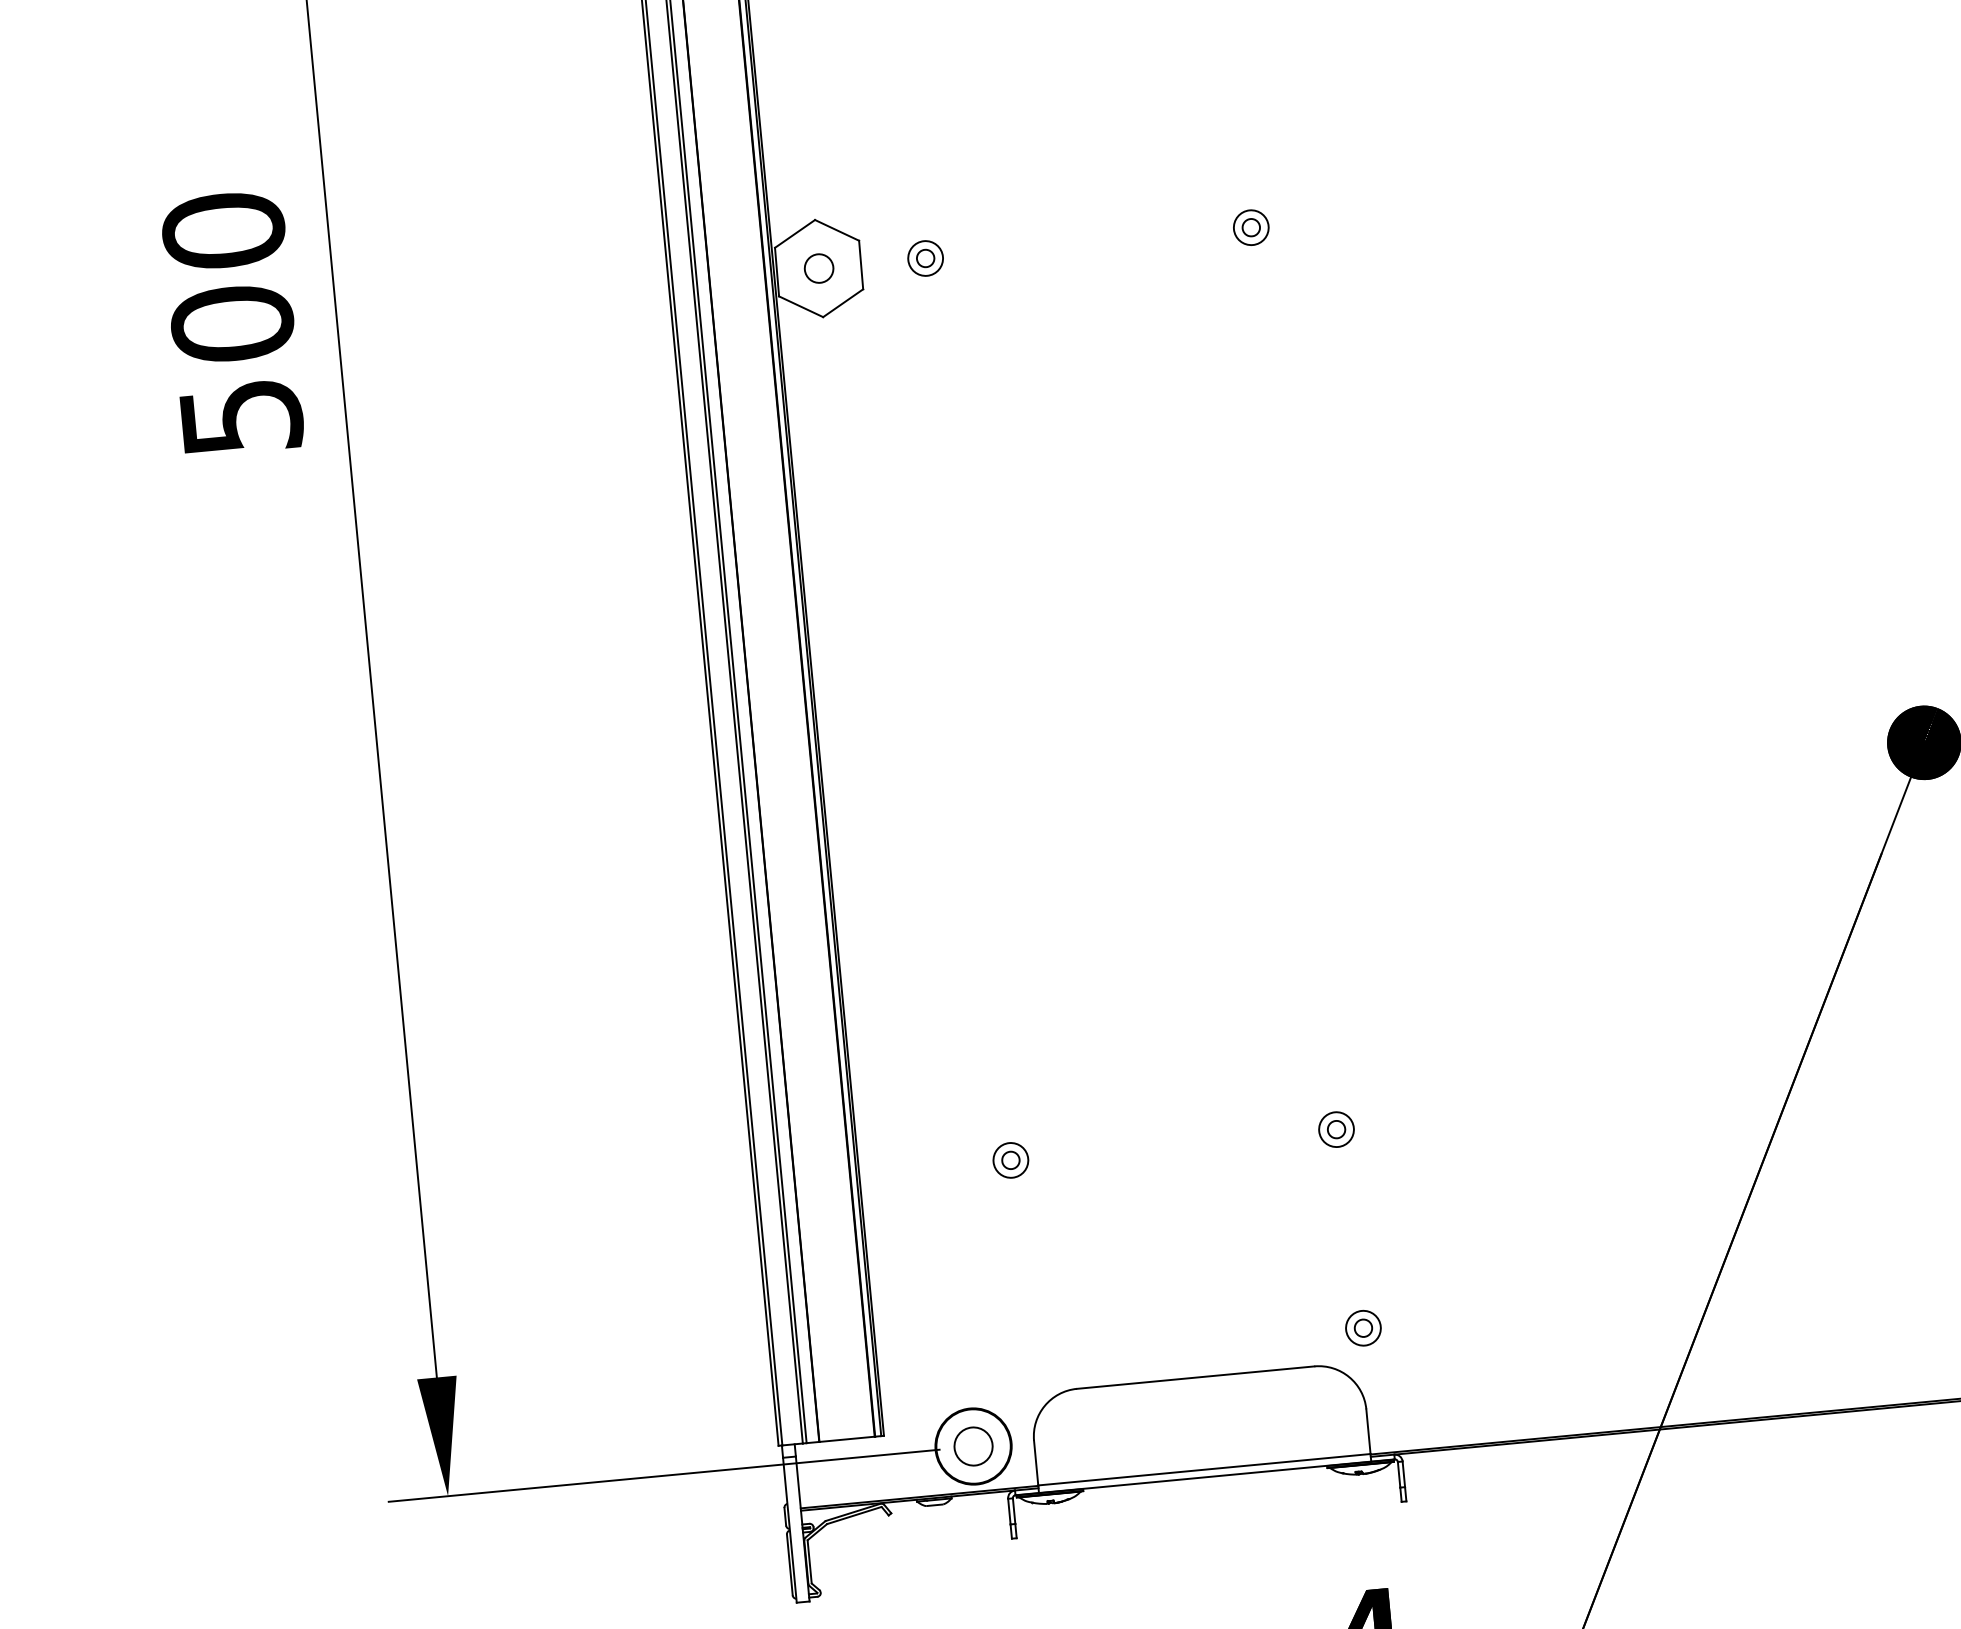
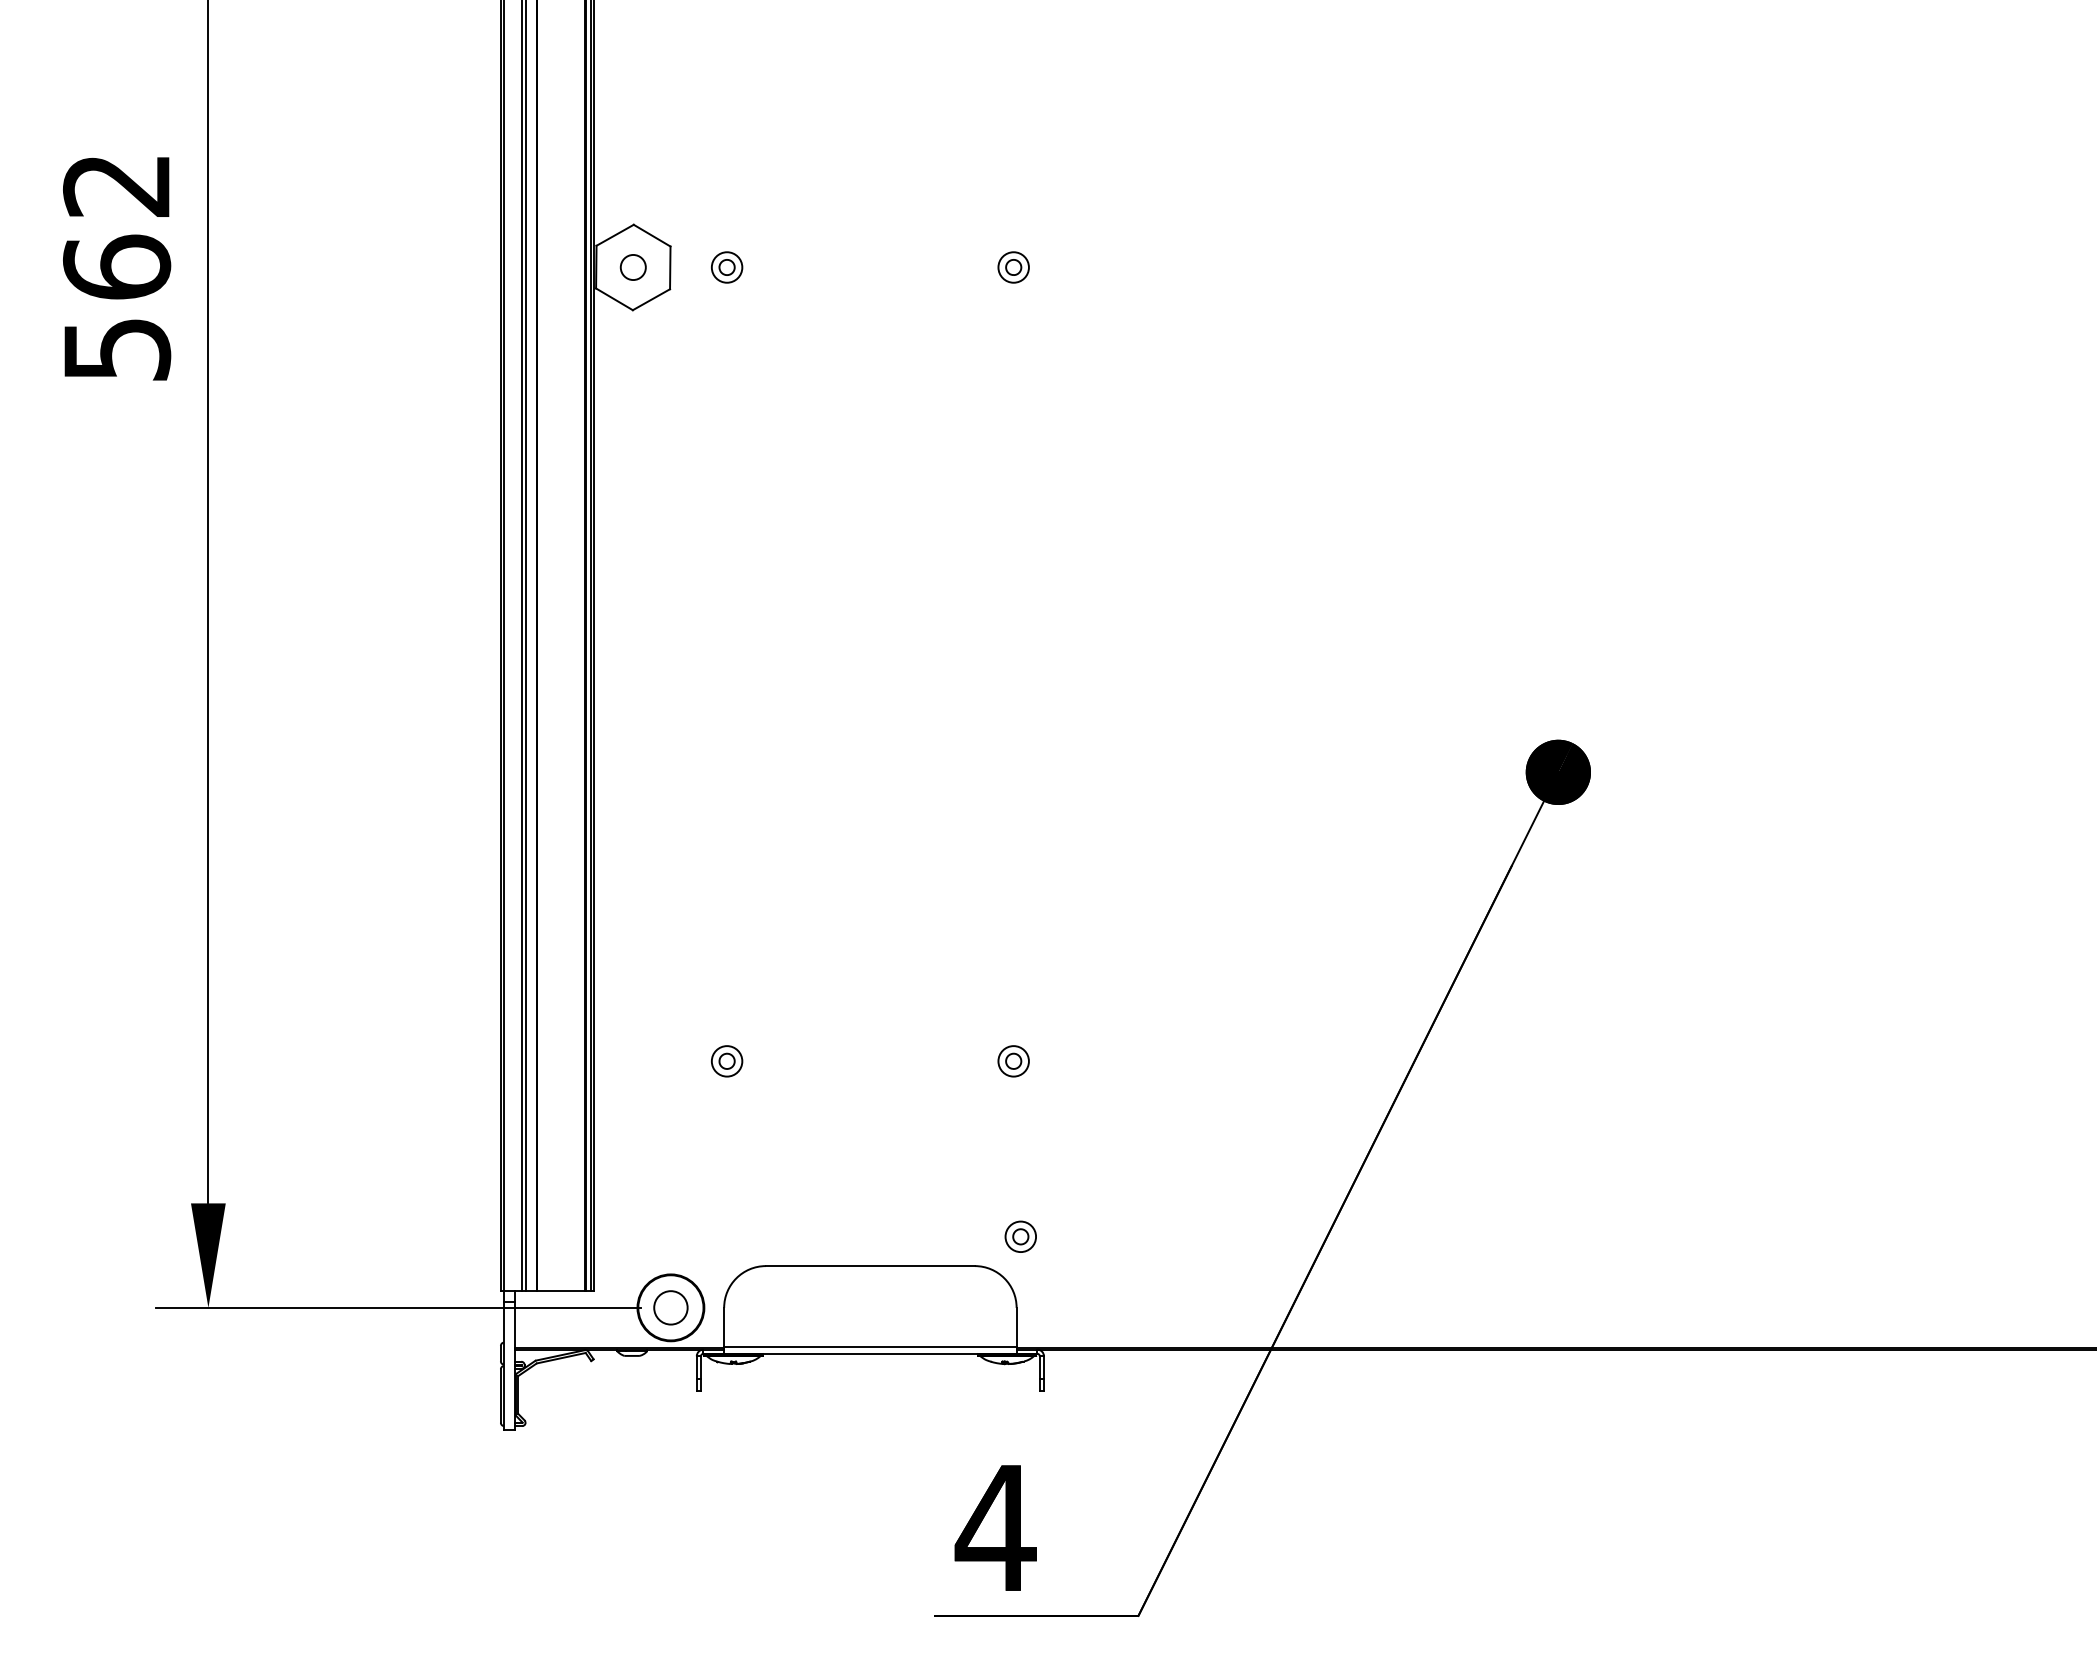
text: (228, 277) -> (117, 226), 500 -> 562

